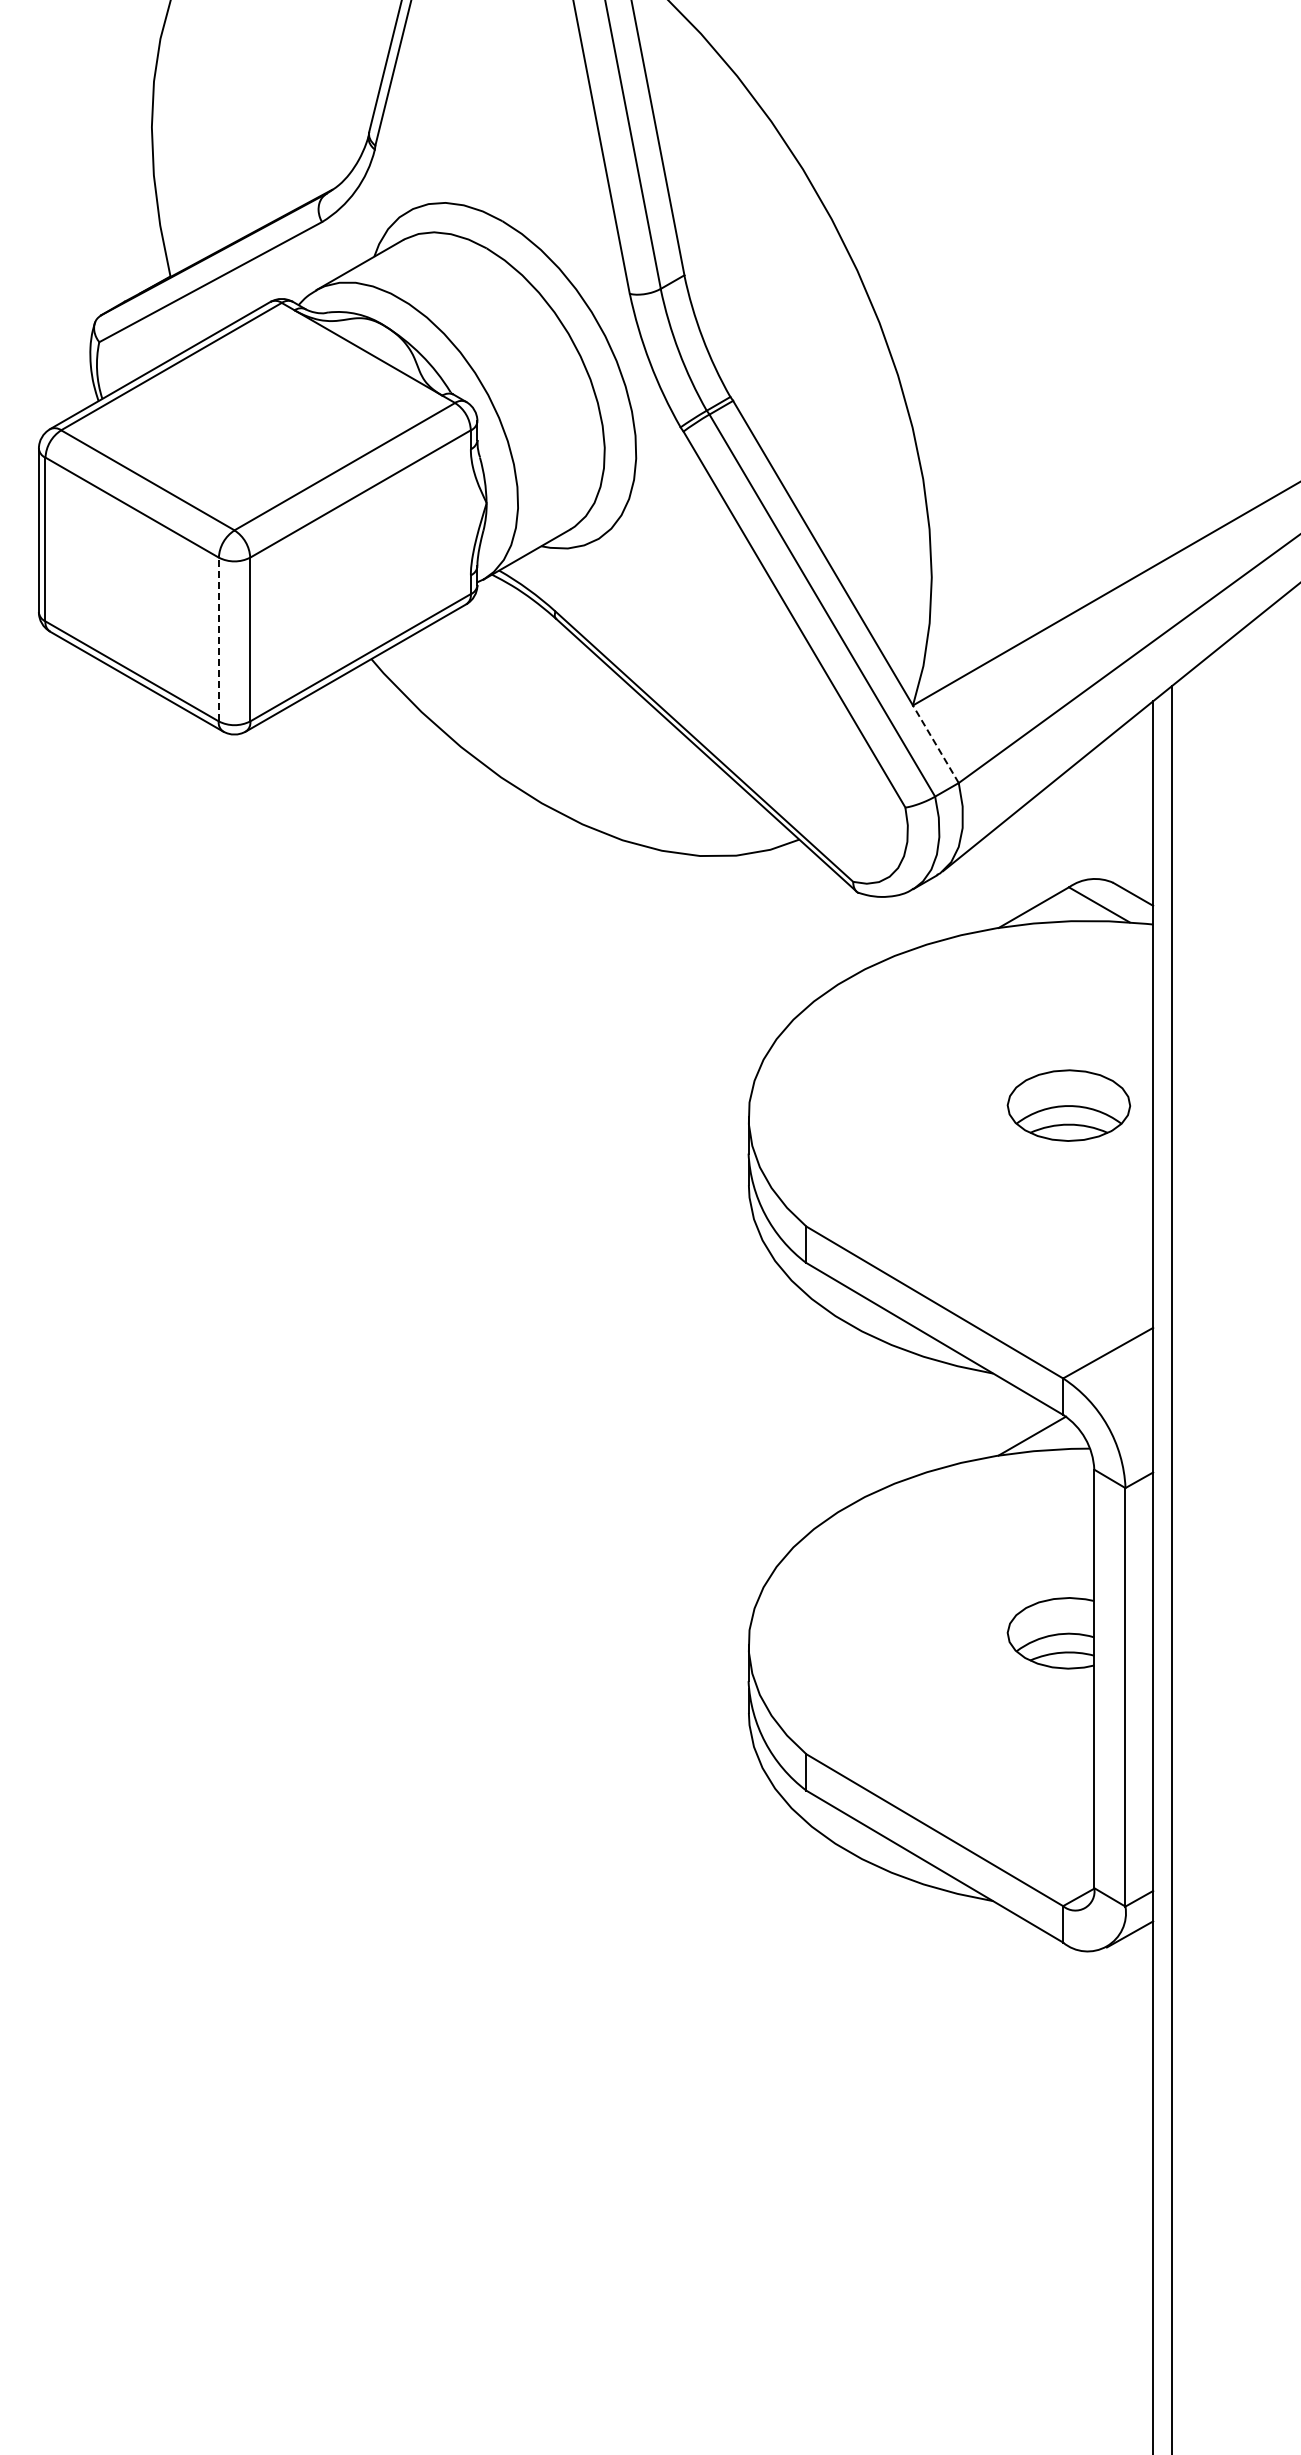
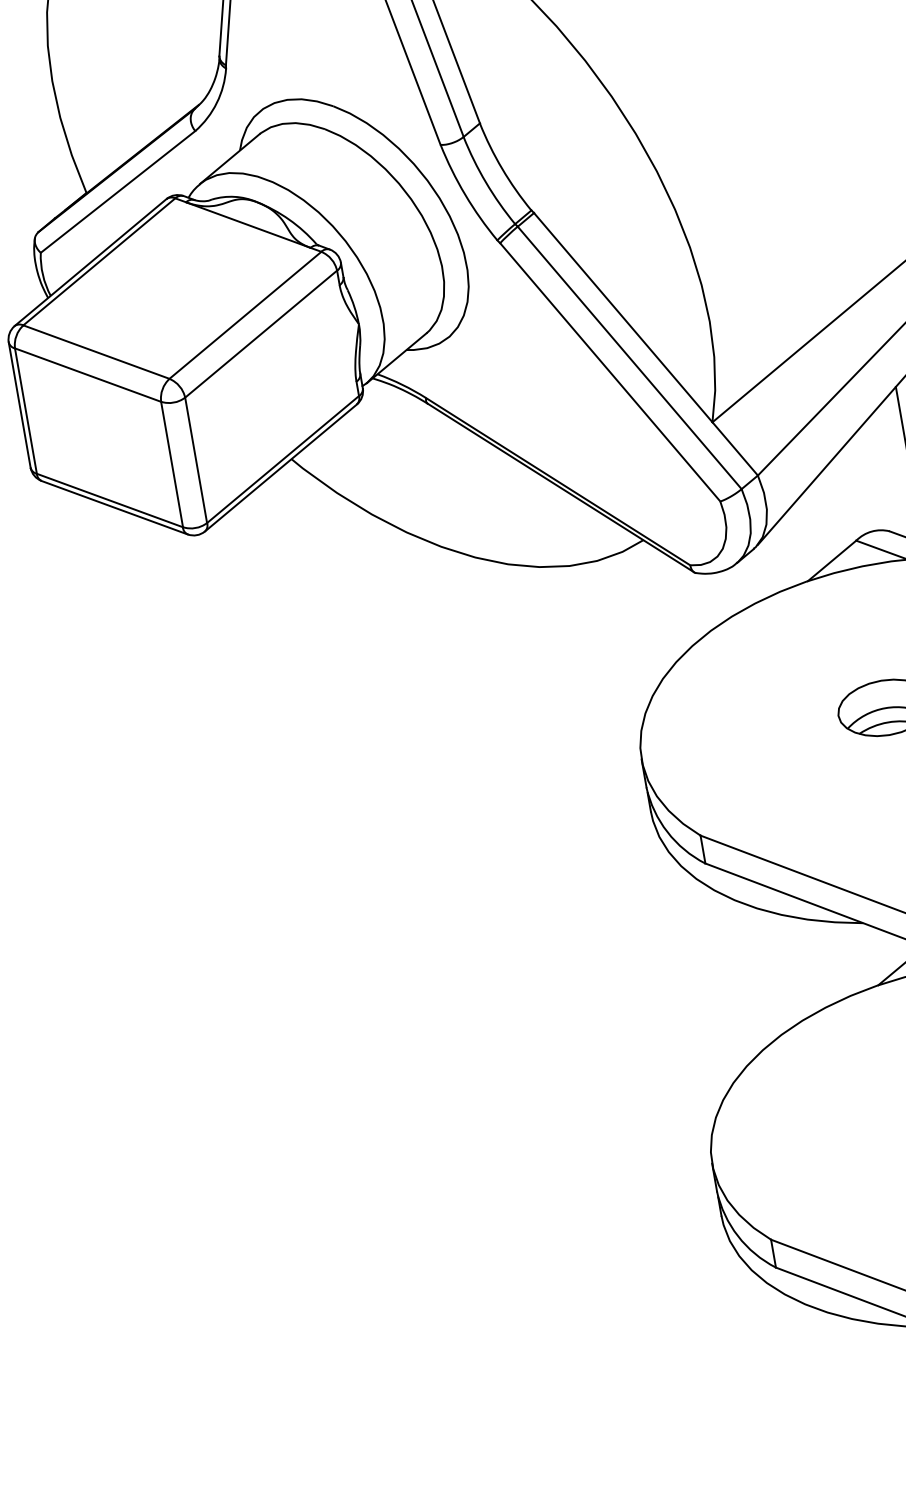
line: (218, 639) -> (171, 464), dashed -> solid
line: (935, 743) -> (734, 448), dashed -> solid

